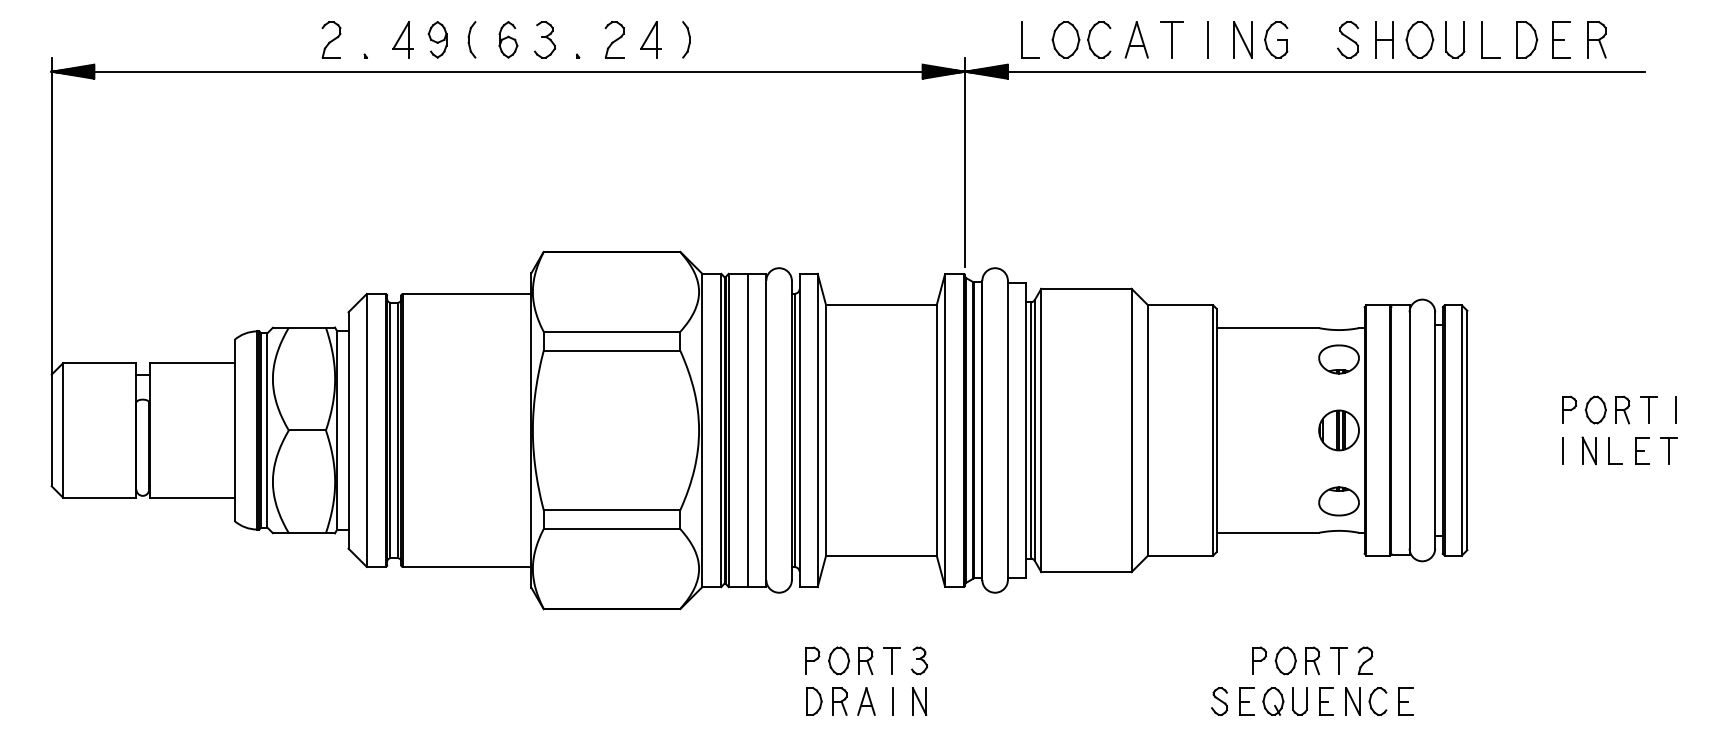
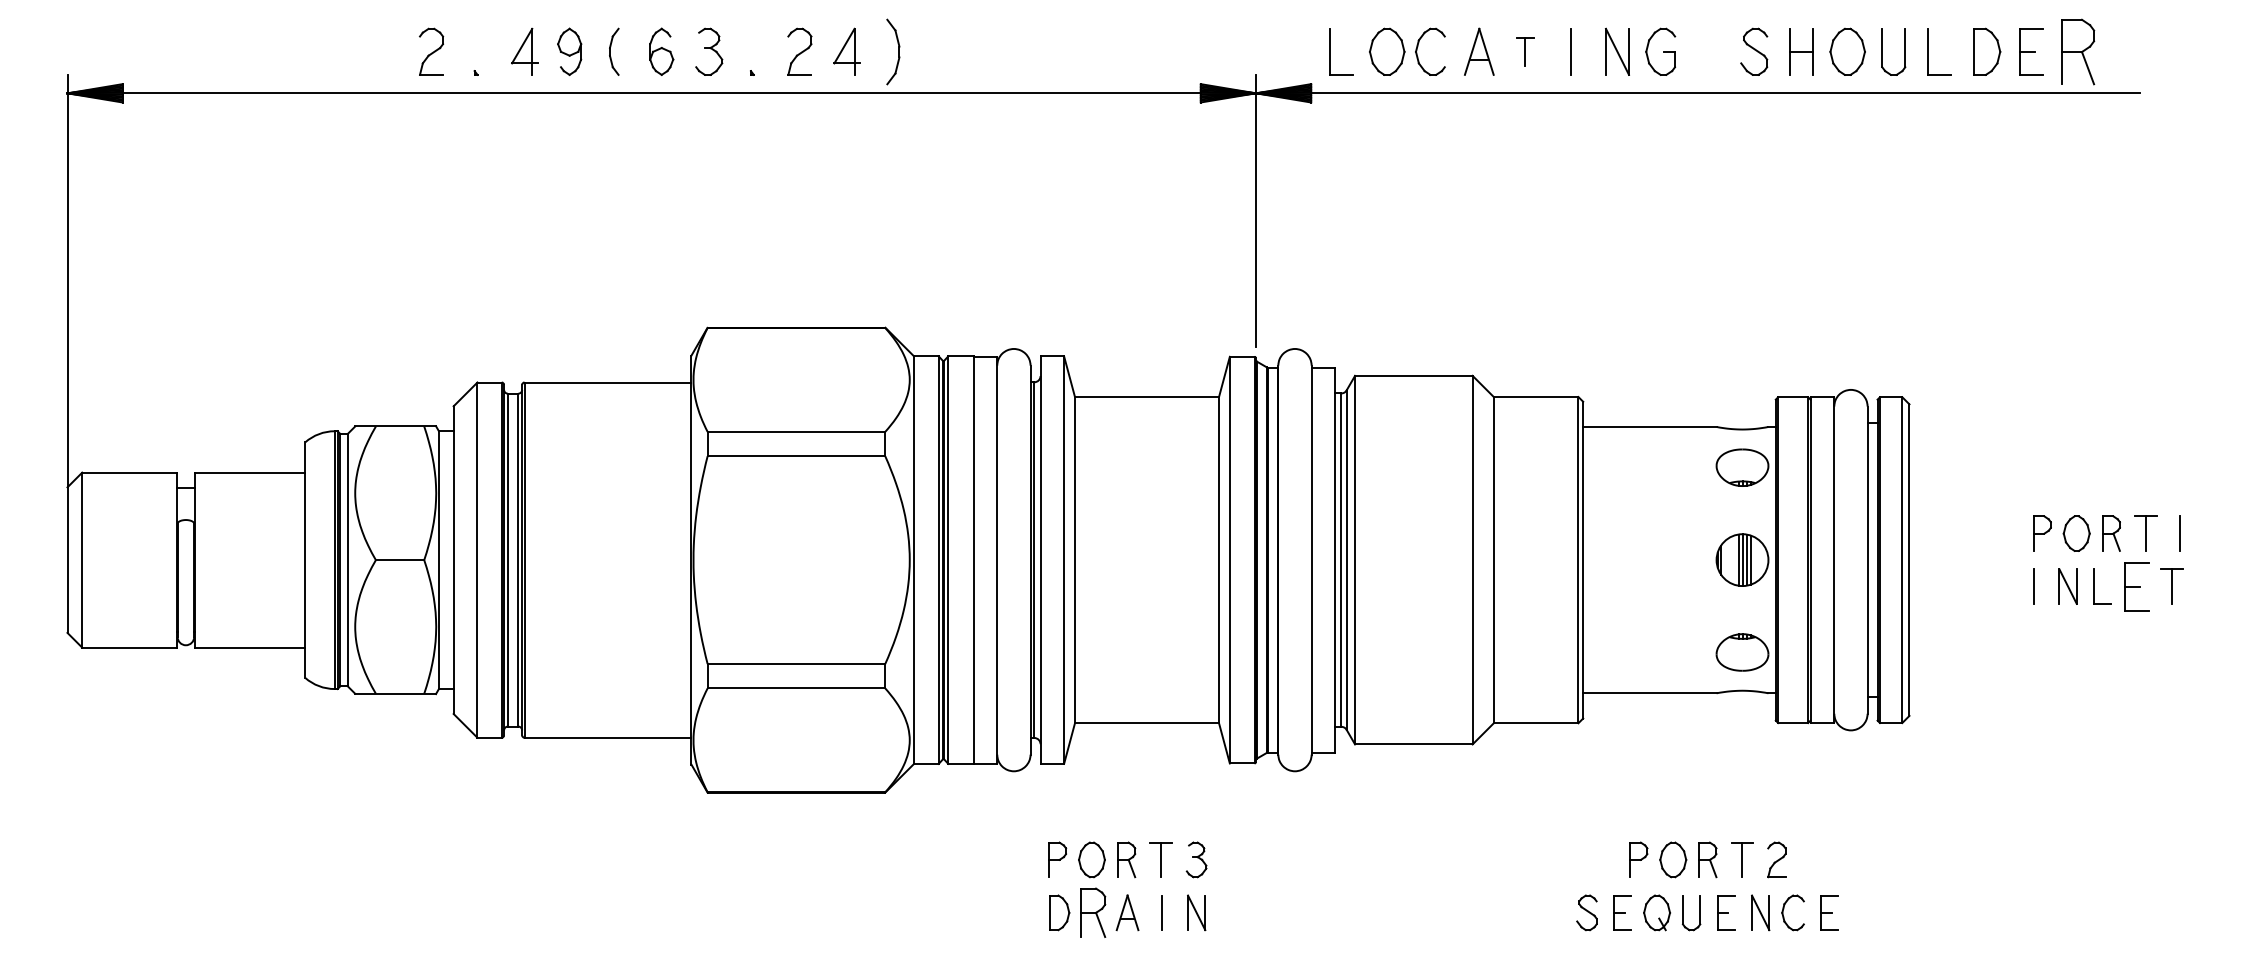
part: (686, 39) -> (893, 51), size x1.4
part: (1172, 39) -> (1525, 51), size x0.6
part: (1596, 39) -> (2077, 51), size x1.4
part: (1642, 450) -> (2137, 586), size x1.4
part: (839, 701) -> (1092, 912), size x1.4

